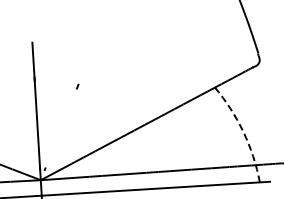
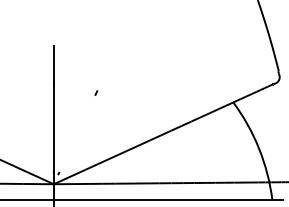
arc: (242, 132) -> (258, 148), dashed -> solid

